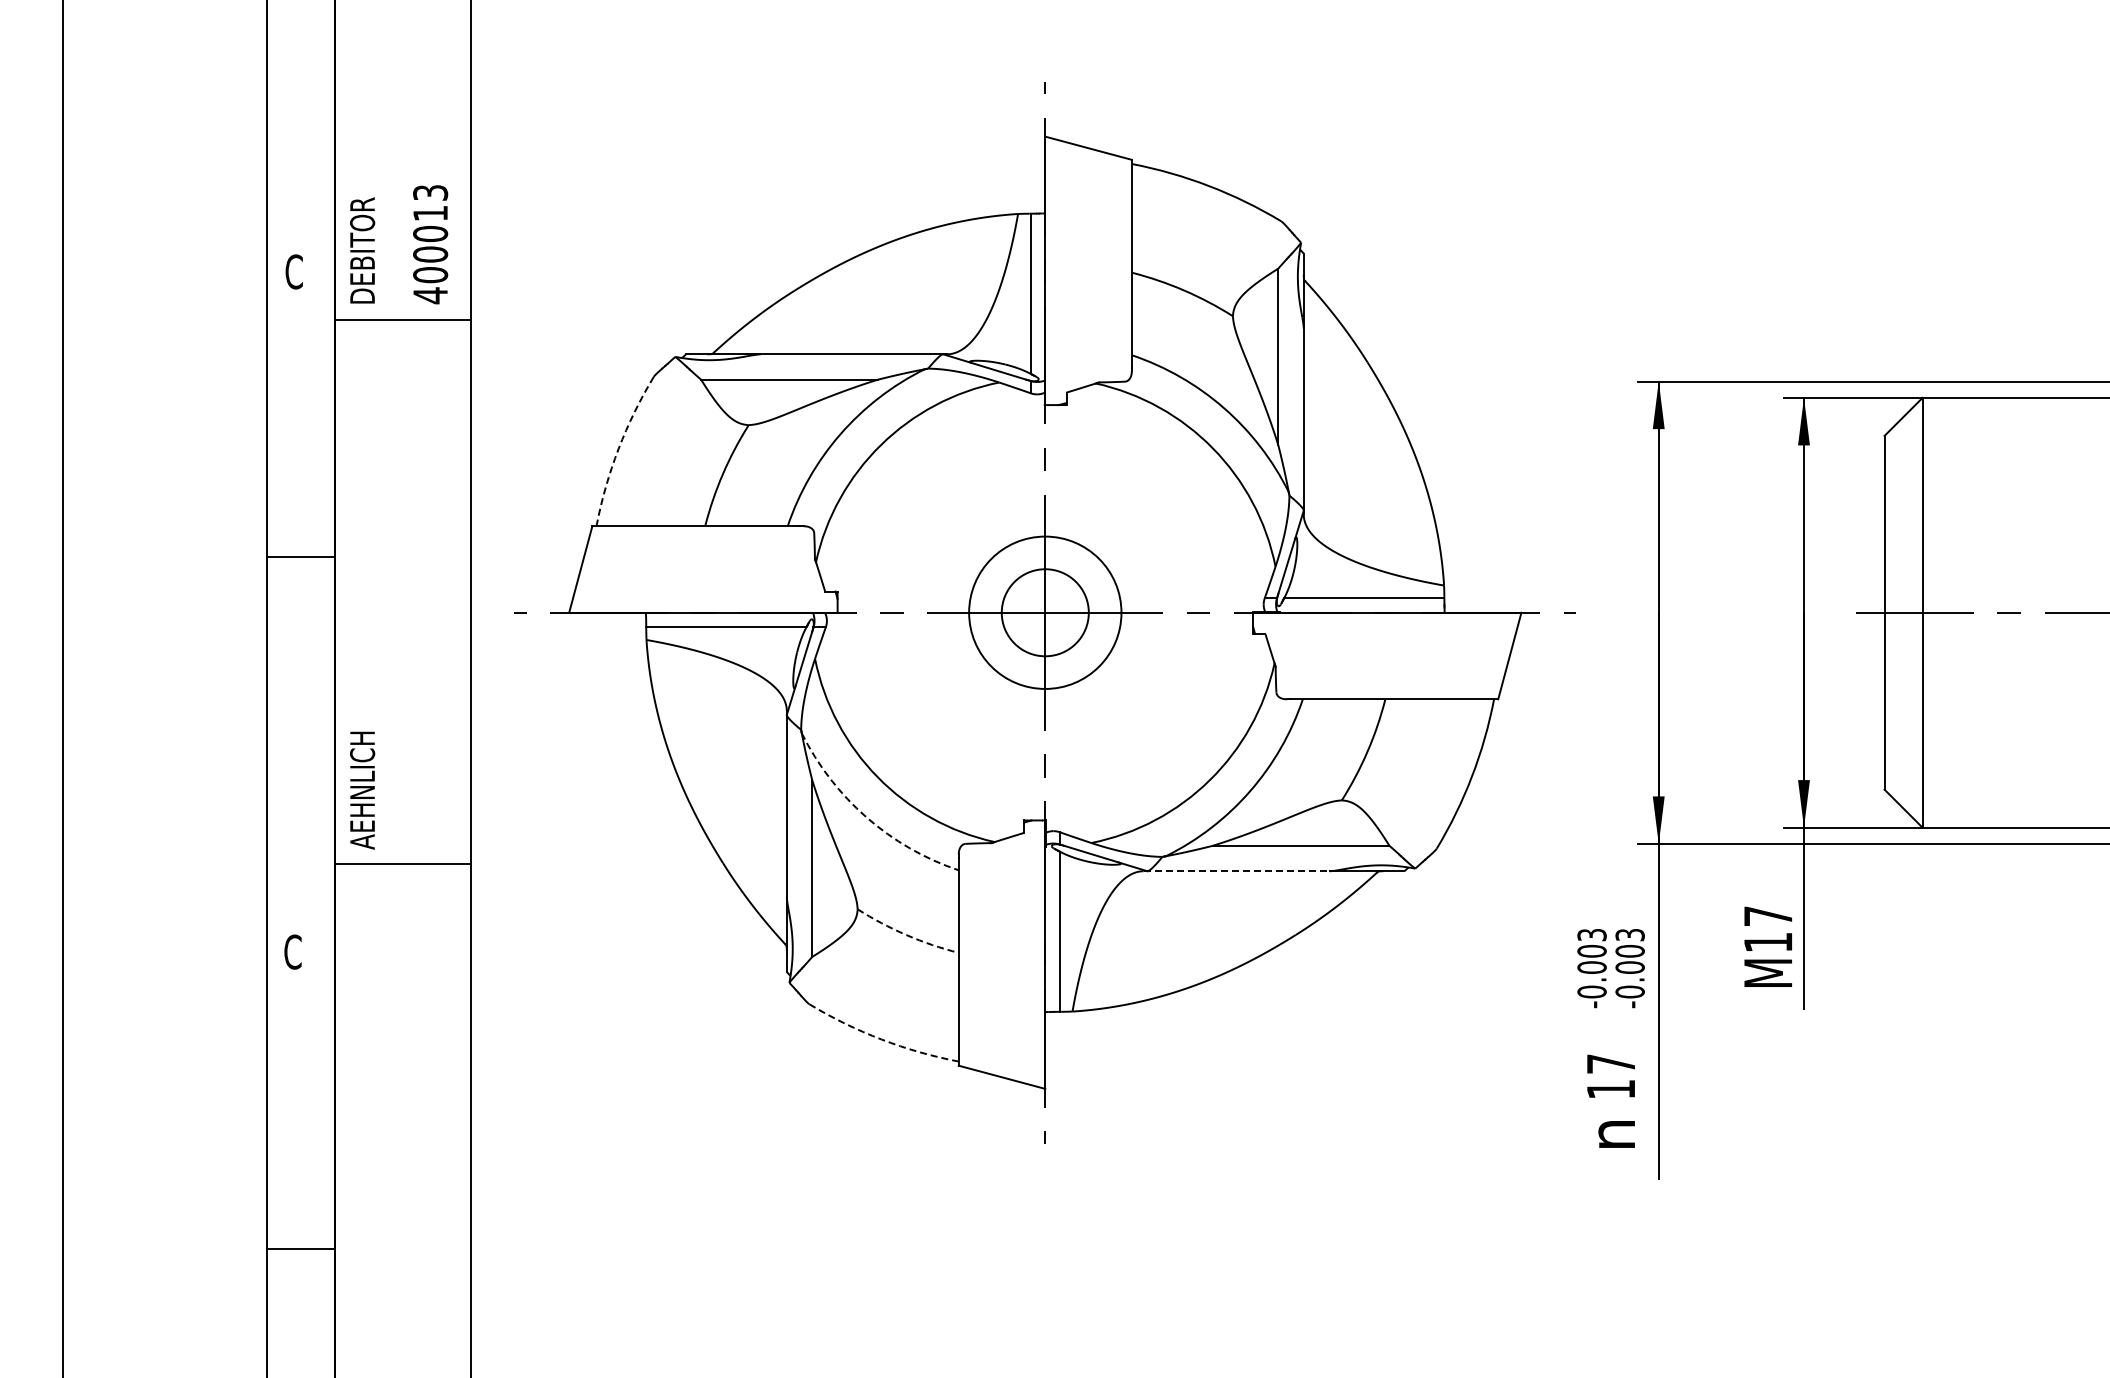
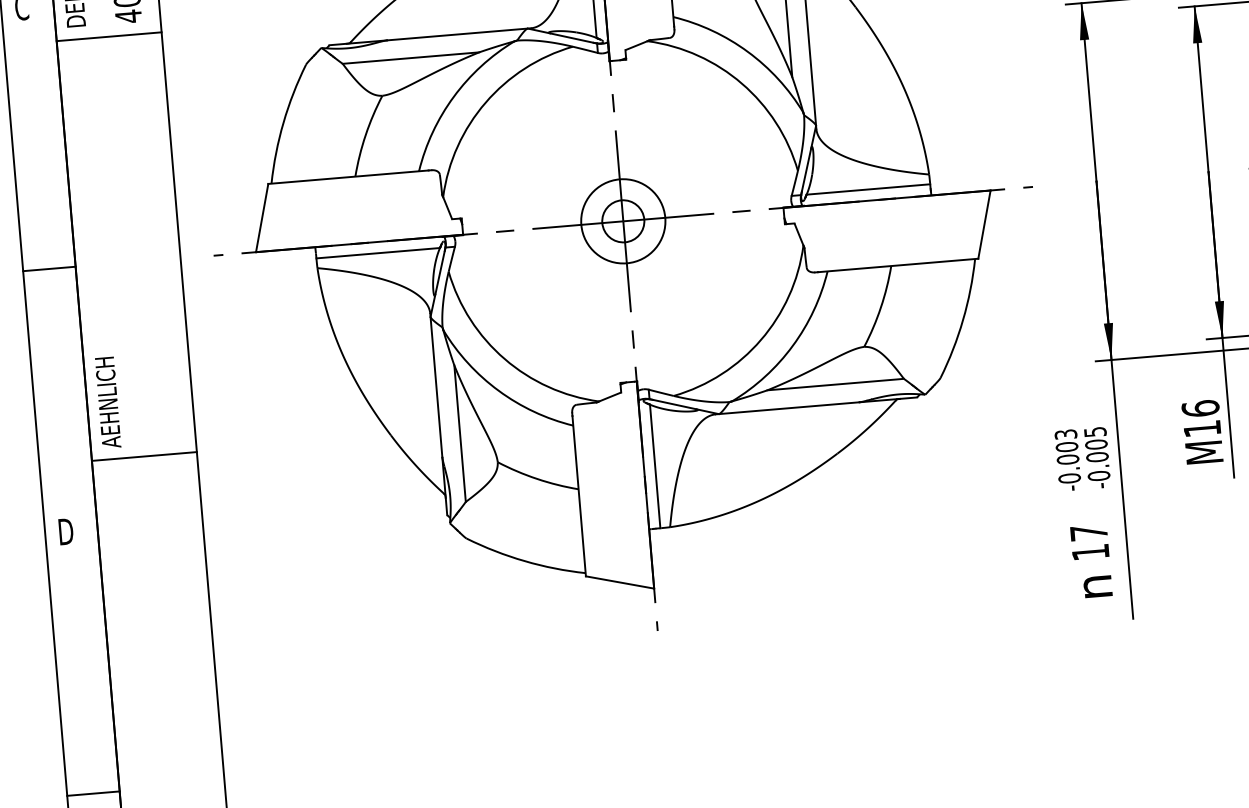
arc: (618, 449) -> (283, 123), dashed -> solid
line: (301, 557) -> (49, 269), moved
circle: (1044, 612) -> (622, 221), size x0.71
circle: (1045, 612) -> (623, 221), size x0.62
arc: (866, 817) -> (498, 390), dashed -> solid
line: (1236, 871) -> (787, 408), dashed -> solid
text: (1767, 915) -> (1200, 408), M17 -> M16
text: (1629, 934) -> (1094, 431), -0.003 -> -0.005
arc: (906, 935) -> (537, 479), dashed -> solid
text: (293, 951) -> (65, 531), C -> D
arc: (881, 1039) -> (524, 561), dashed -> solid
line: (301, 1249) -> (93, 793), moved

